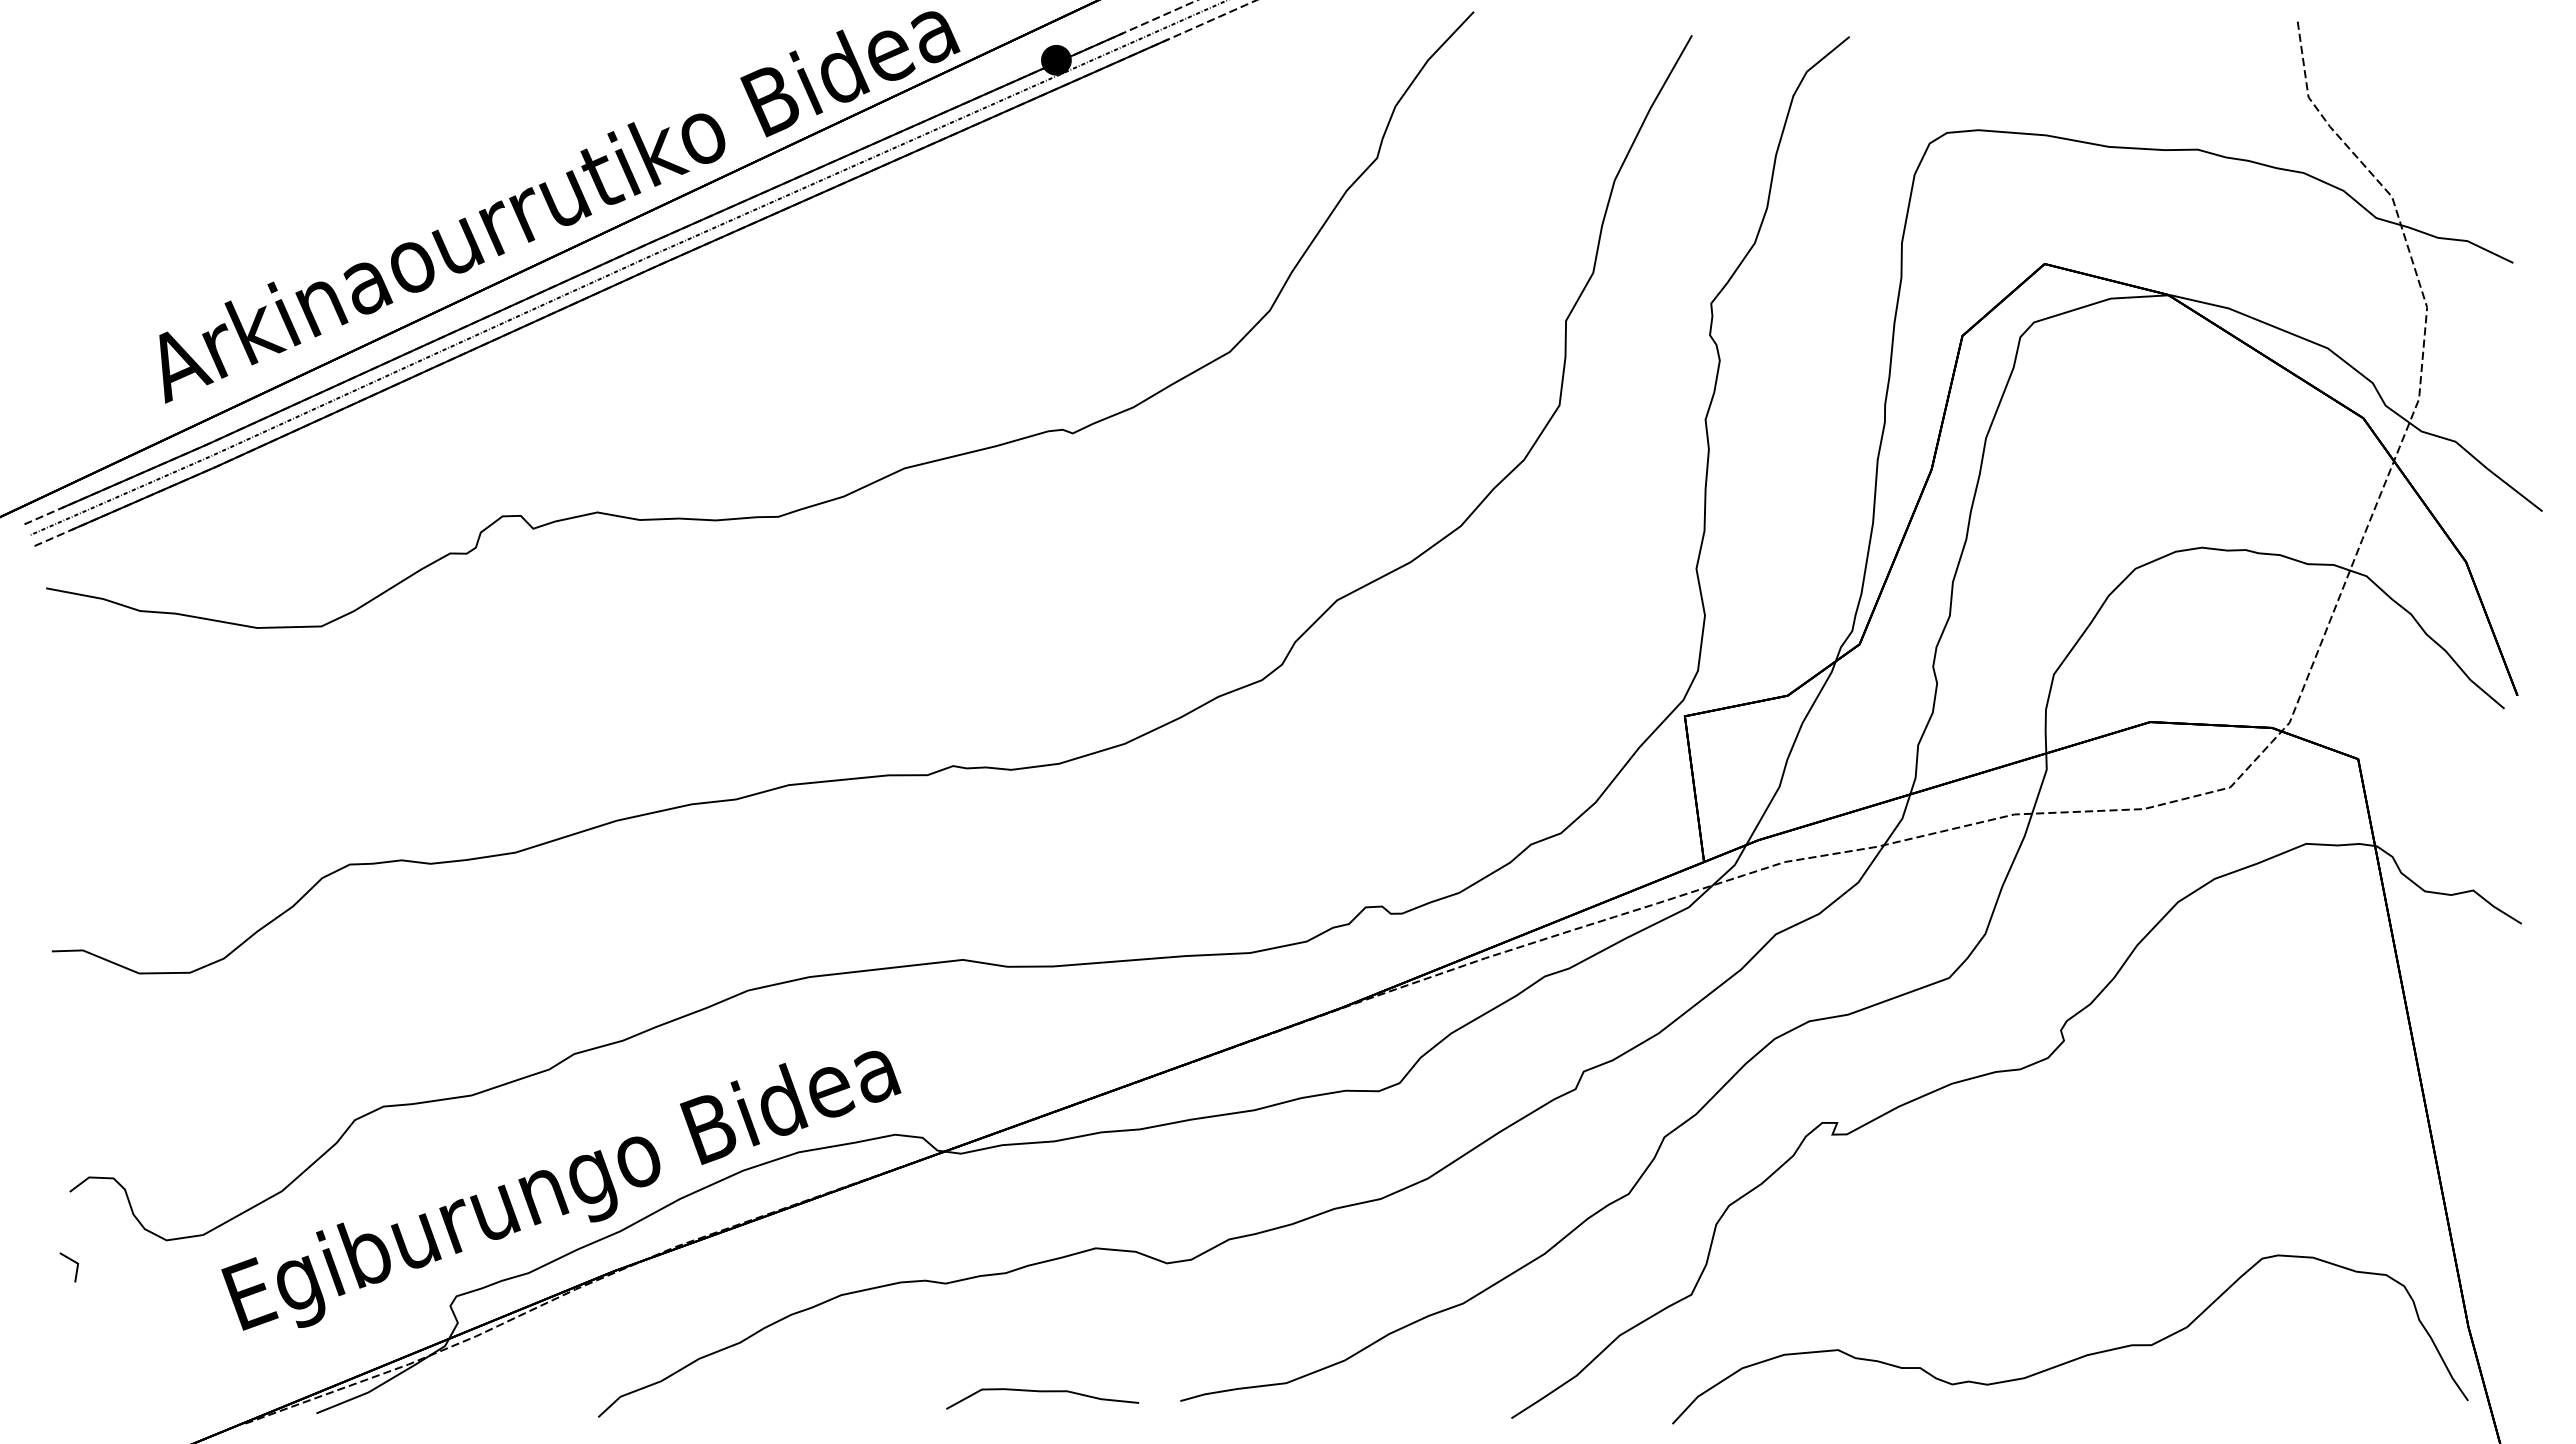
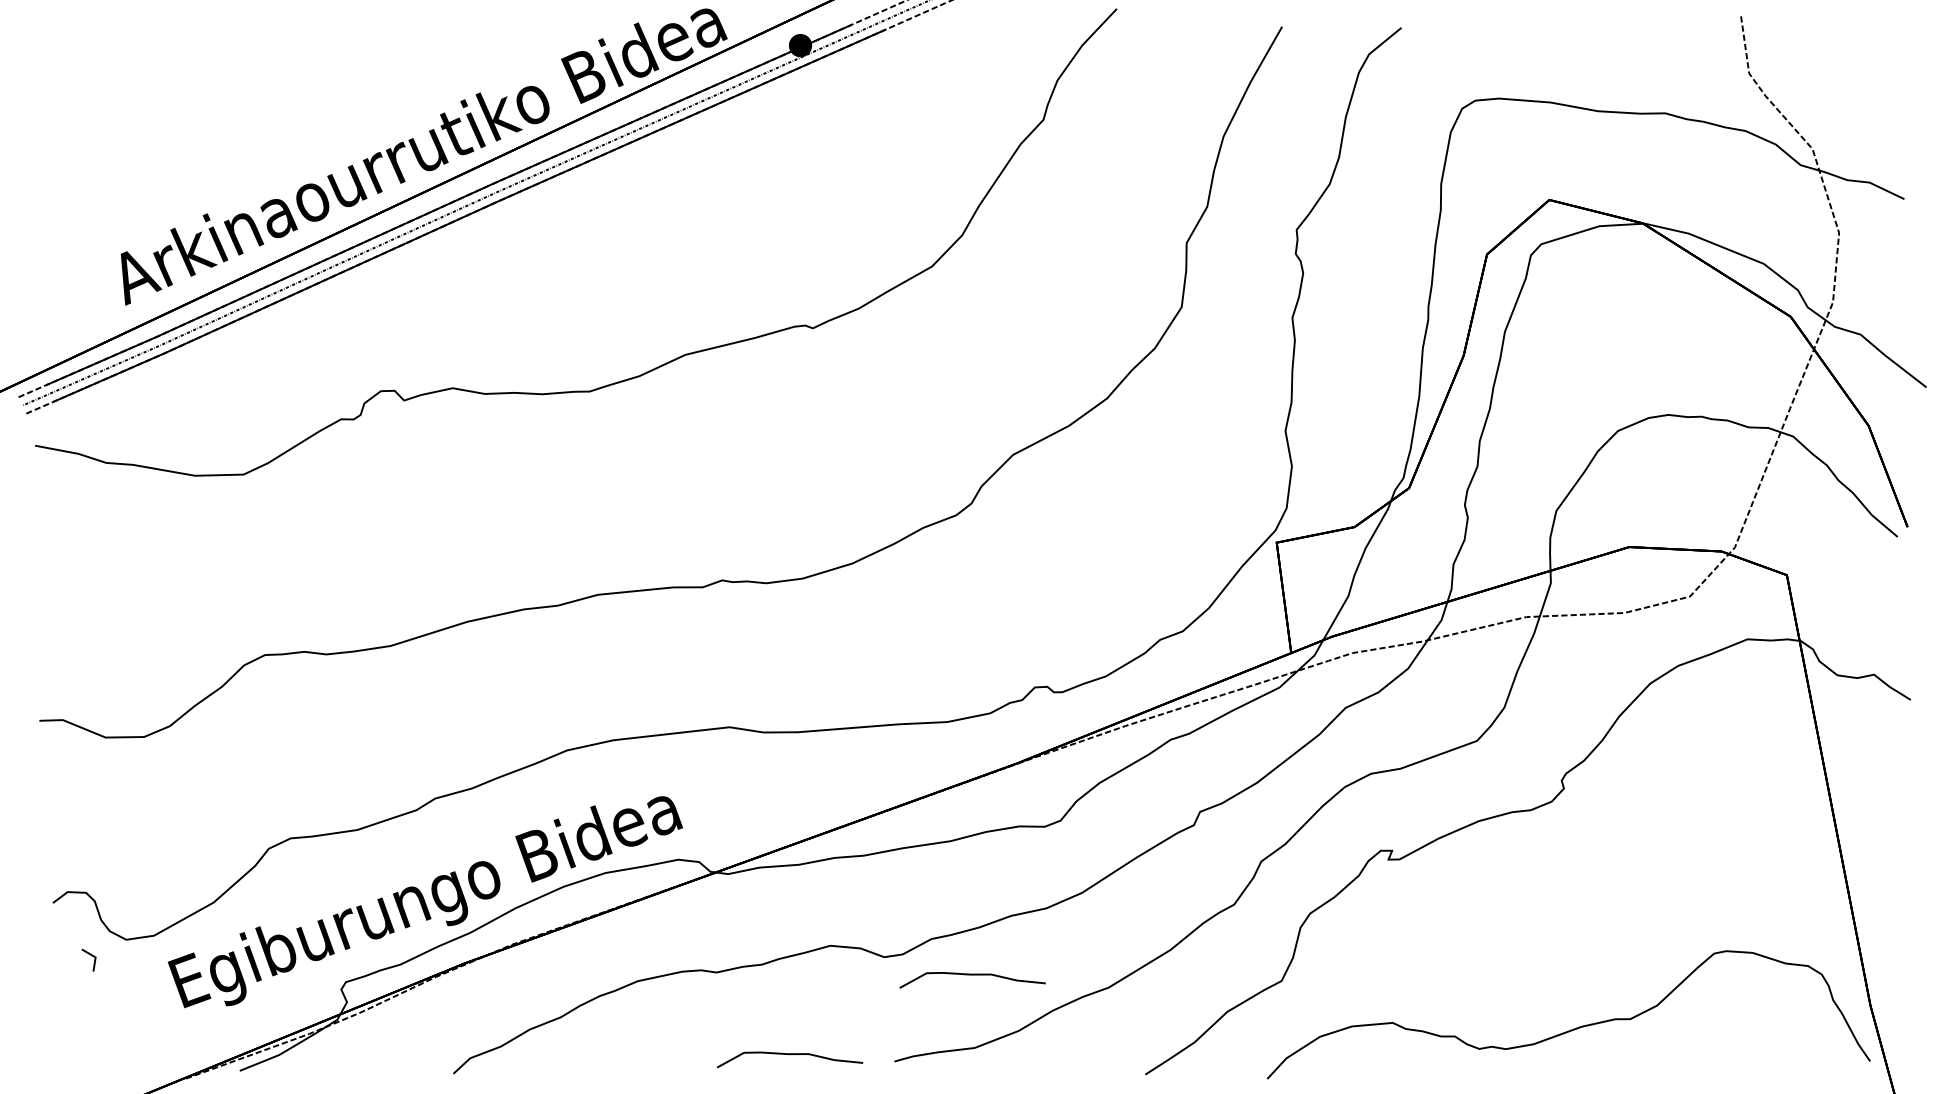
line: (73, 1262) -> (92, 956), moved
curve: (1283, 1287) -> (972, 975), added

